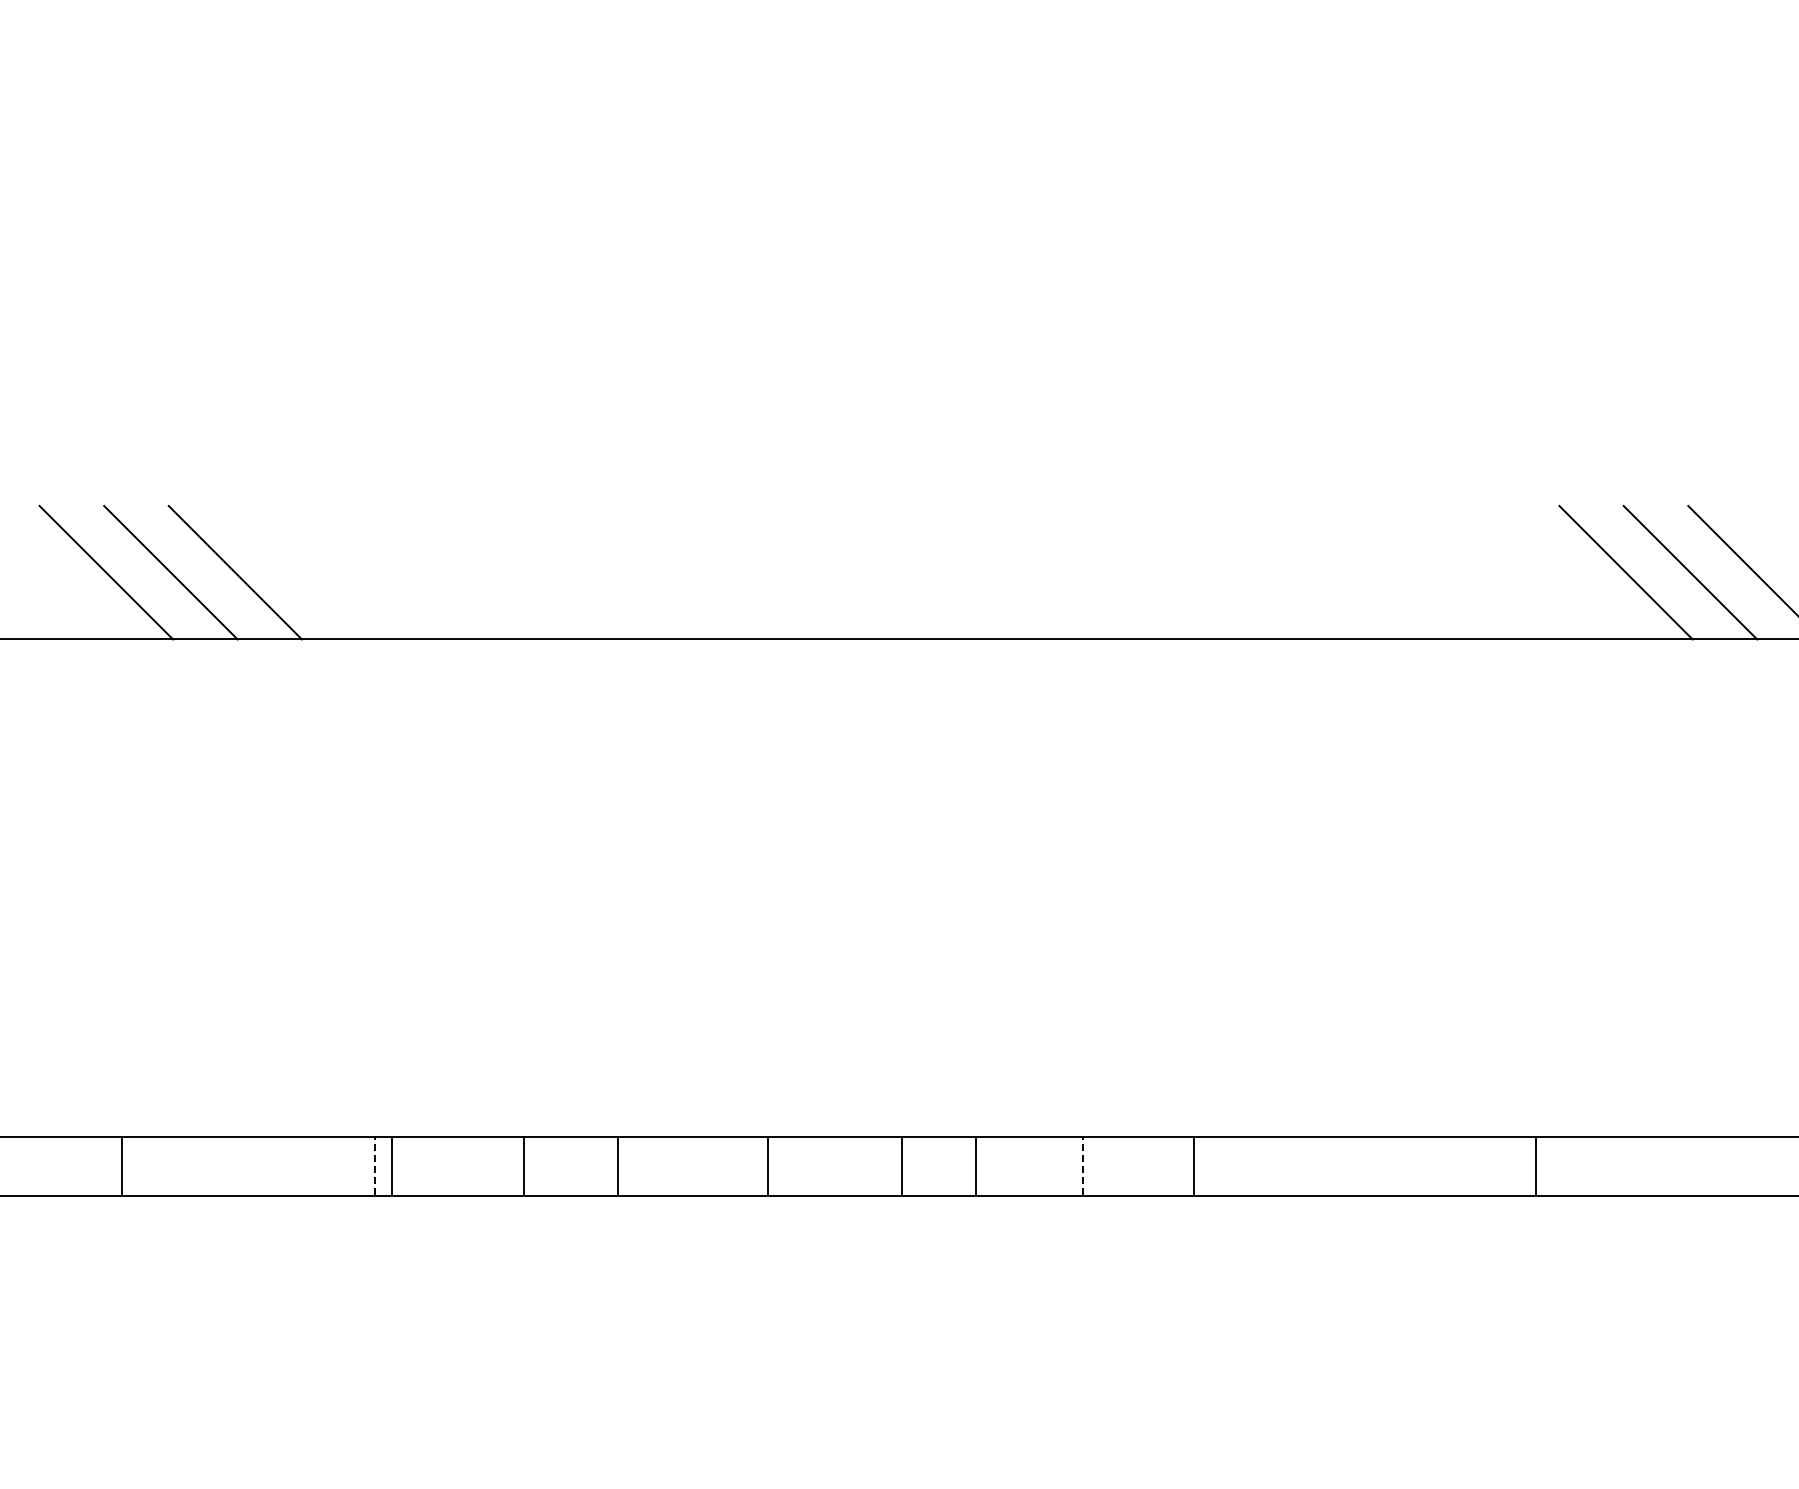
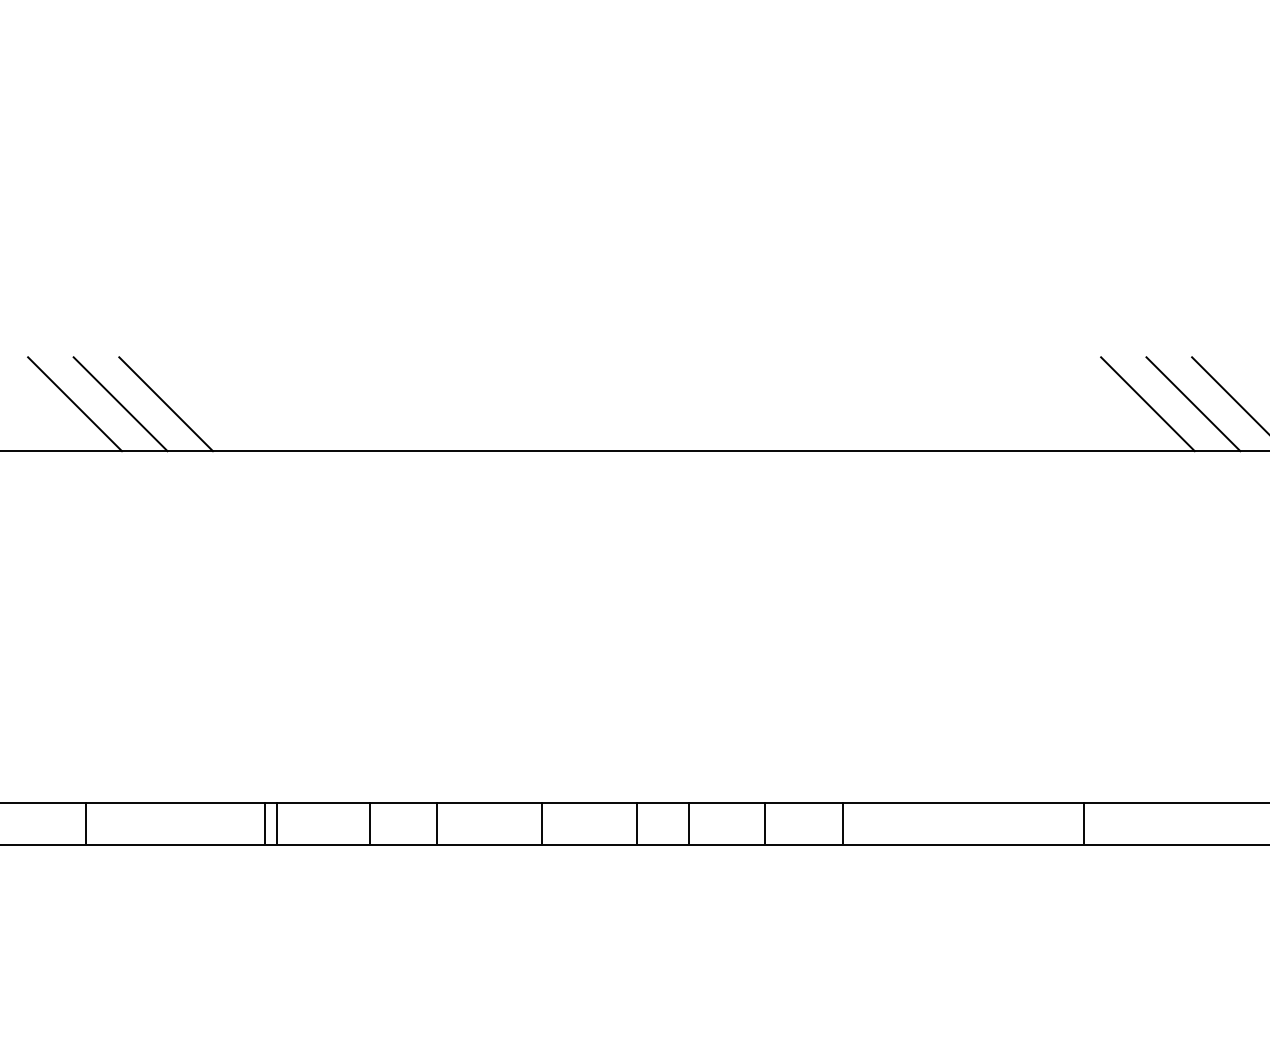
line: (375, 1165) -> (265, 822), dashed -> solid
line: (1083, 1165) -> (764, 822), dashed -> solid

